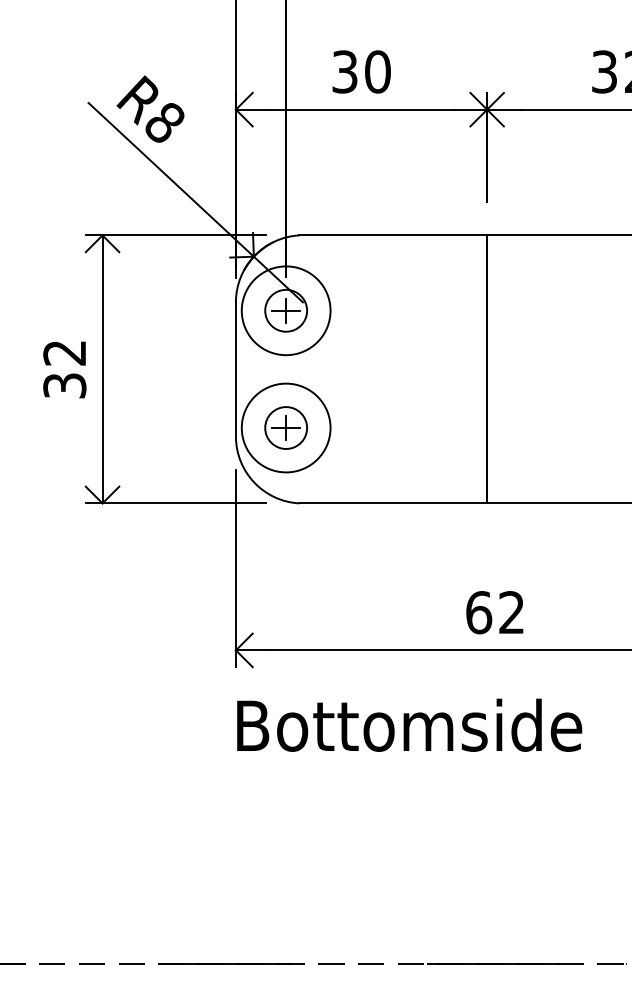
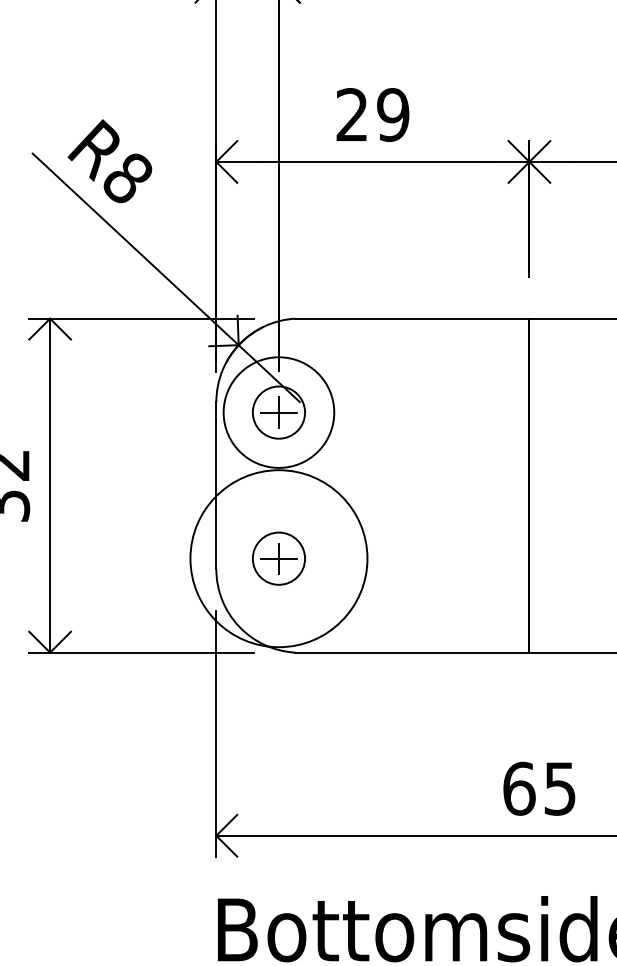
text: (361, 71) -> (372, 114), 30 -> 29
circle: (285, 427) -> (278, 558), size x1.6
text: (511, 612) -> (559, 788), 62 -> 65

